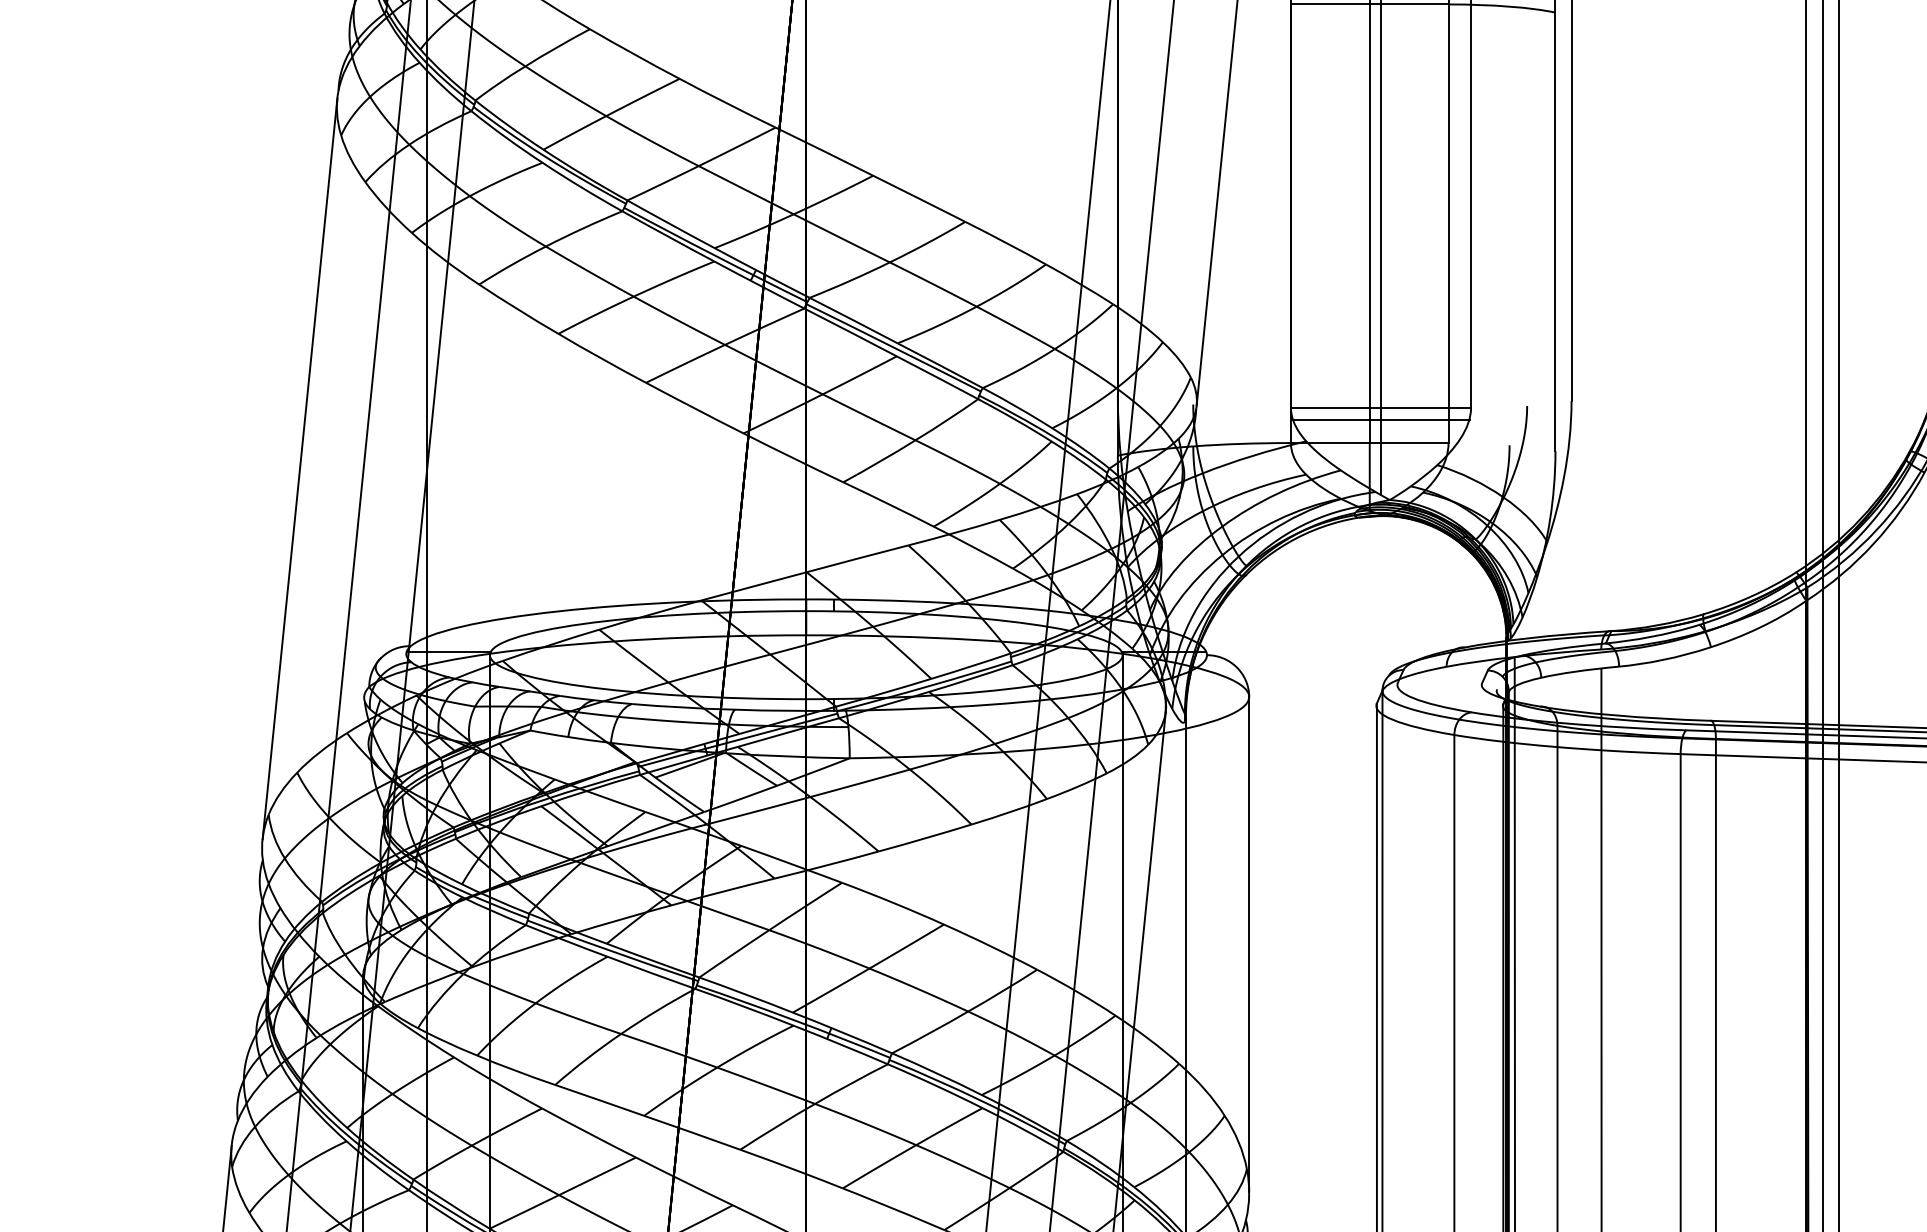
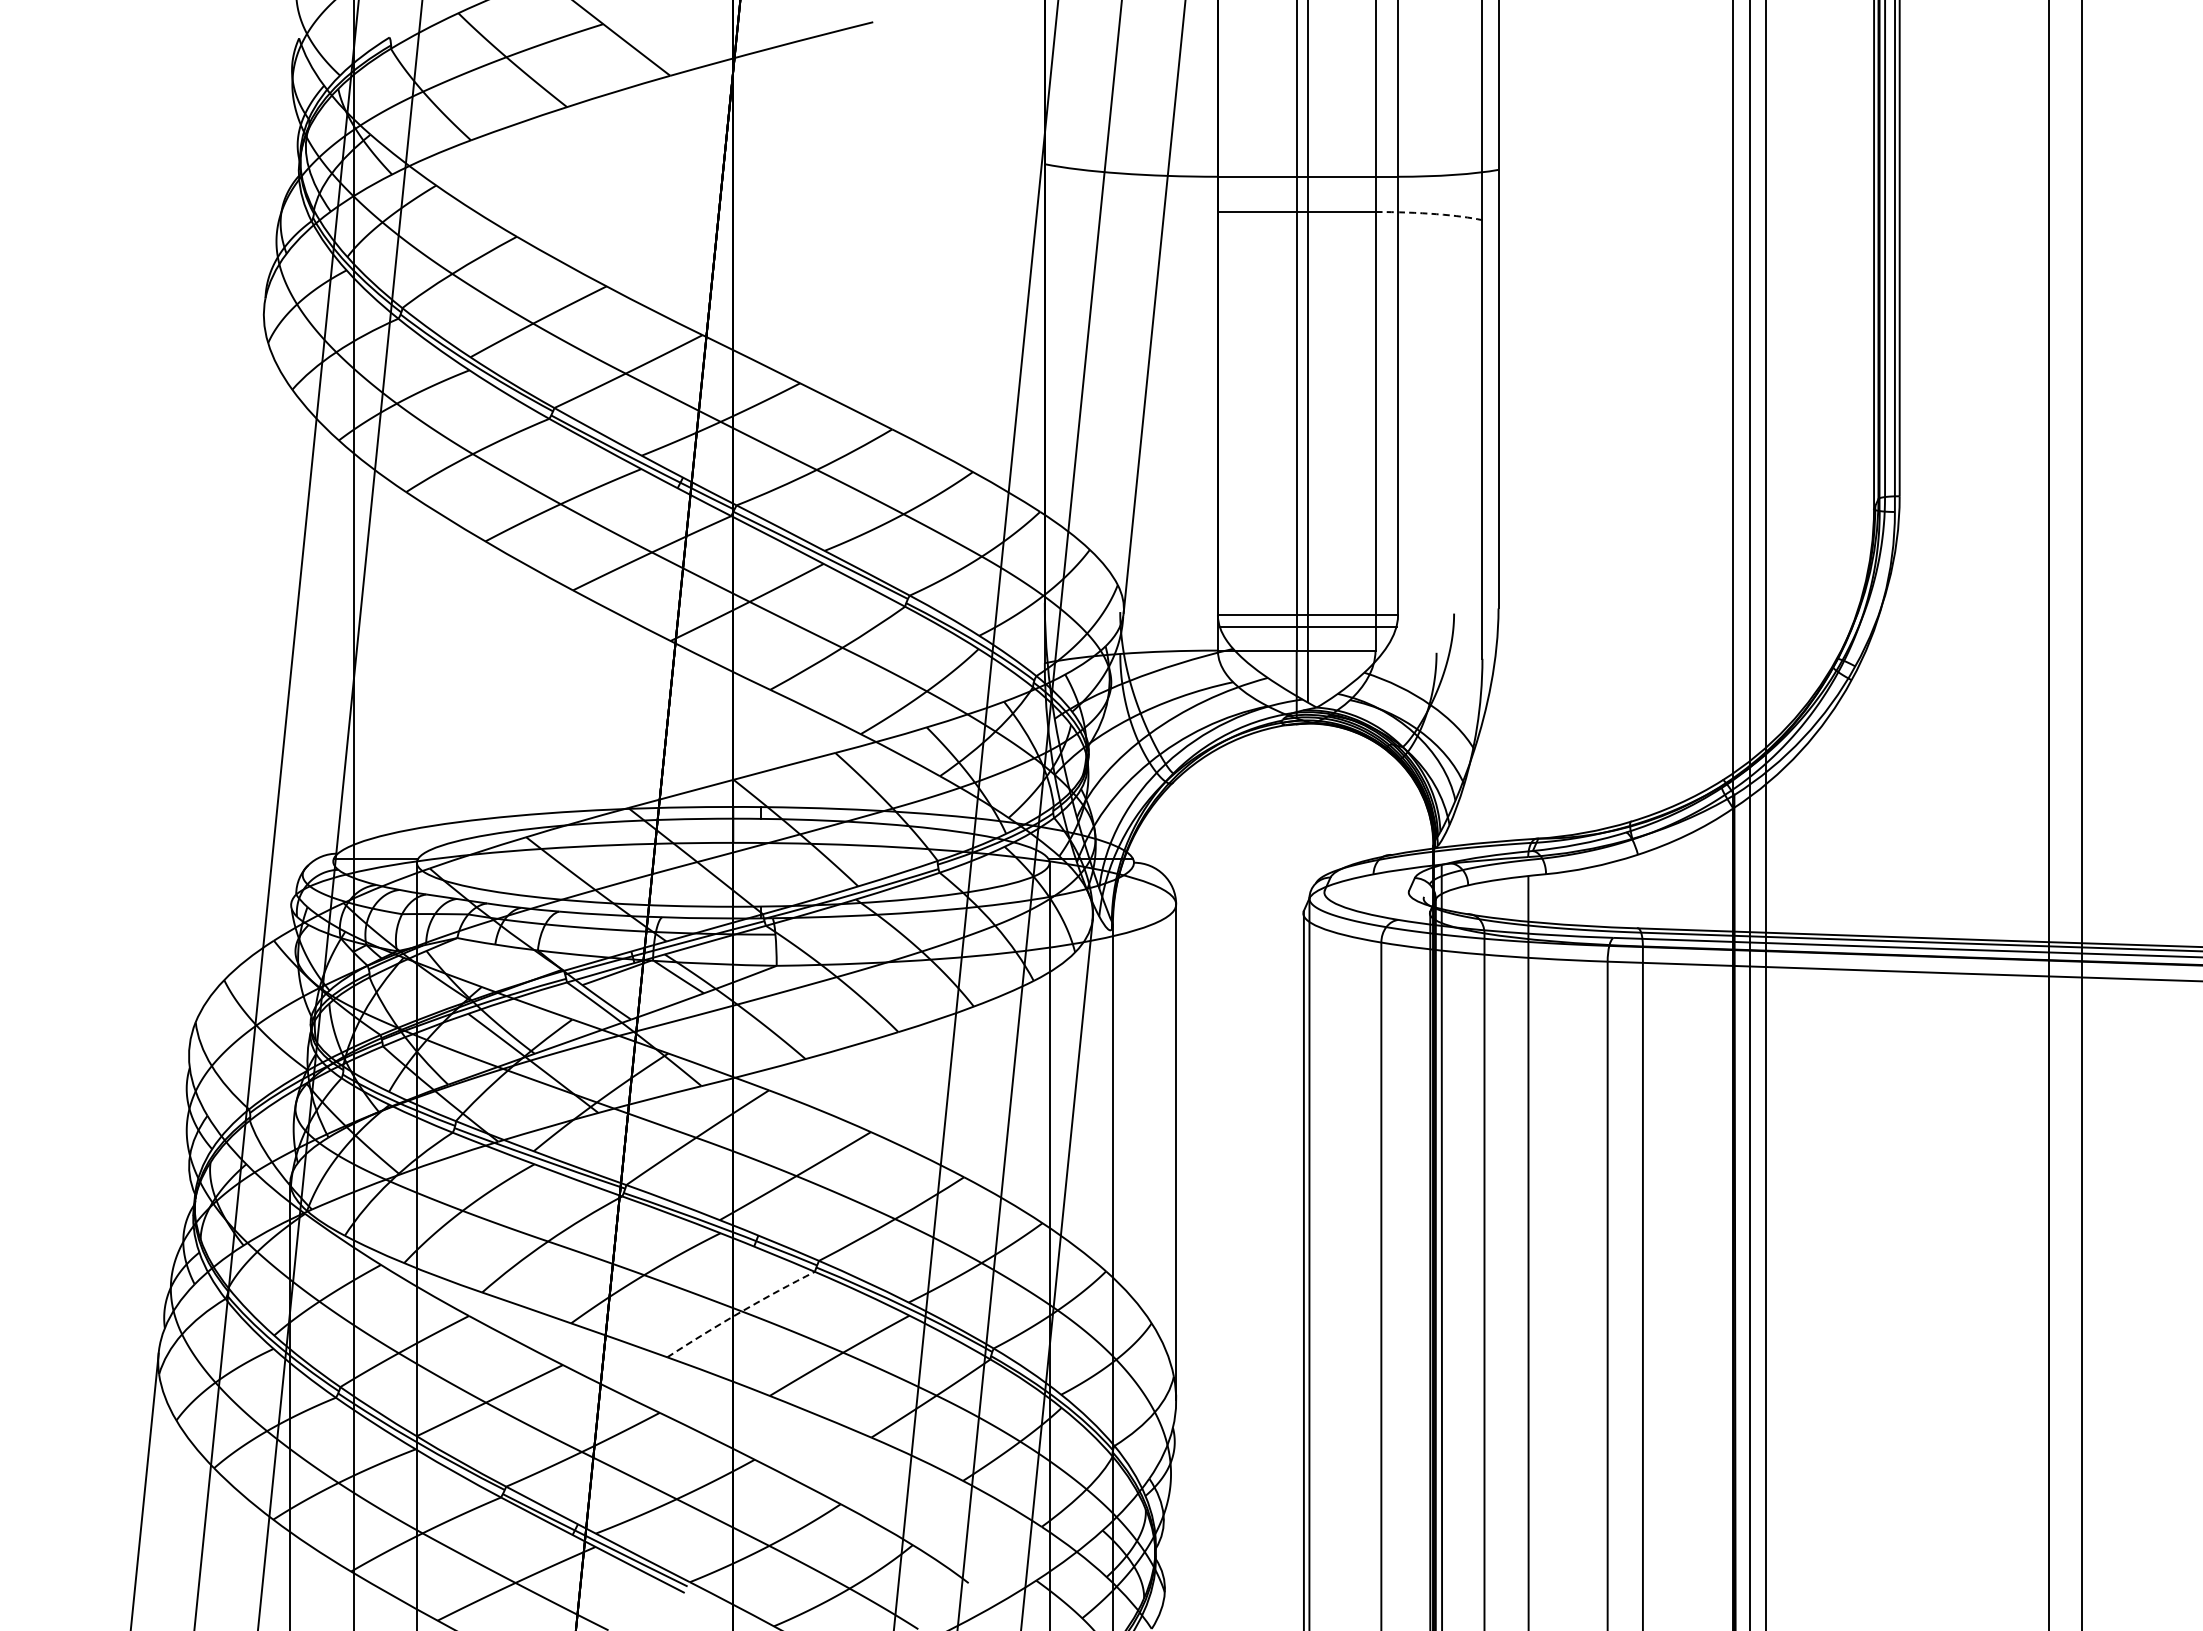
arc: (1503, 5) -> (1430, 213), solid -> dashed
line: (299, 468) -> (226, 676), removed
arc: (814, 1103) -> (741, 1311), solid -> dashed

